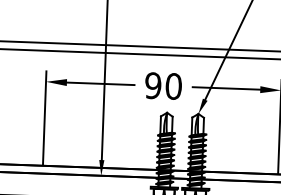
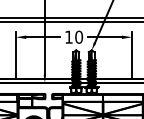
text: (152, 84) -> (68, 36), 90 -> 10

